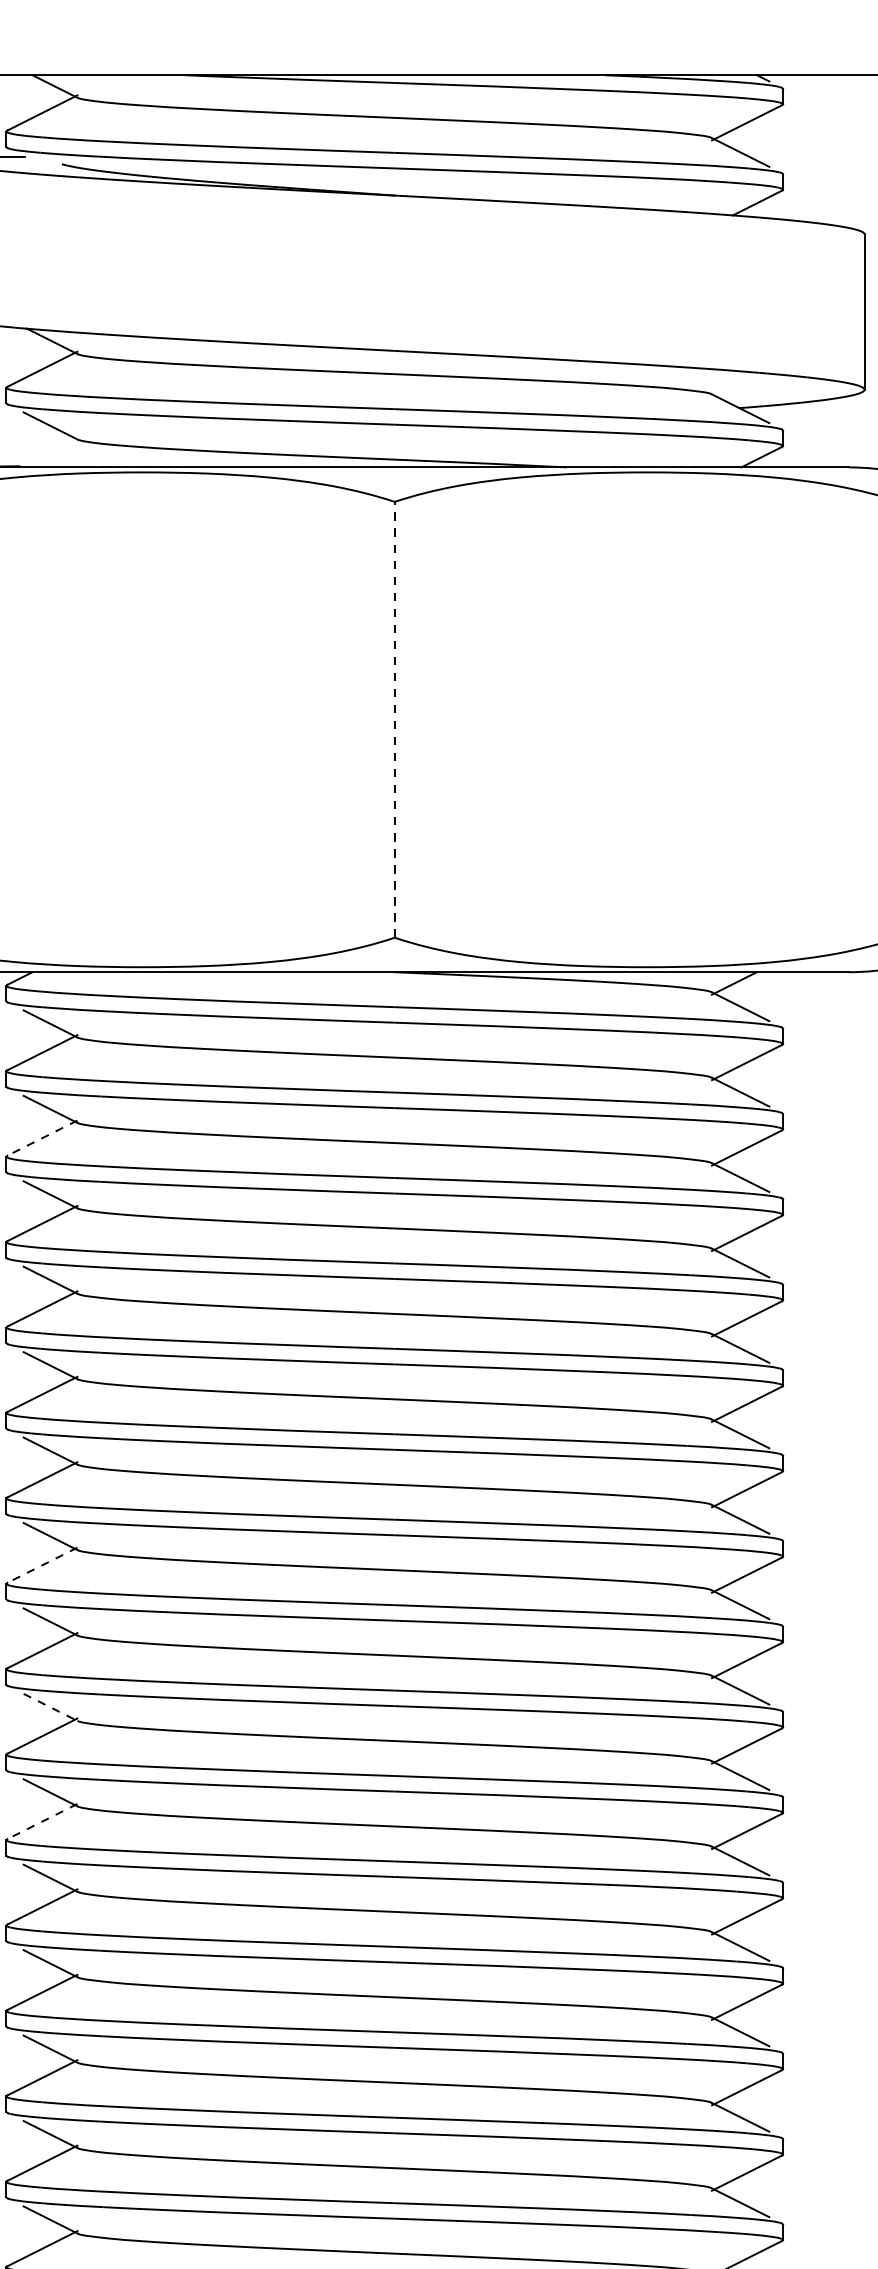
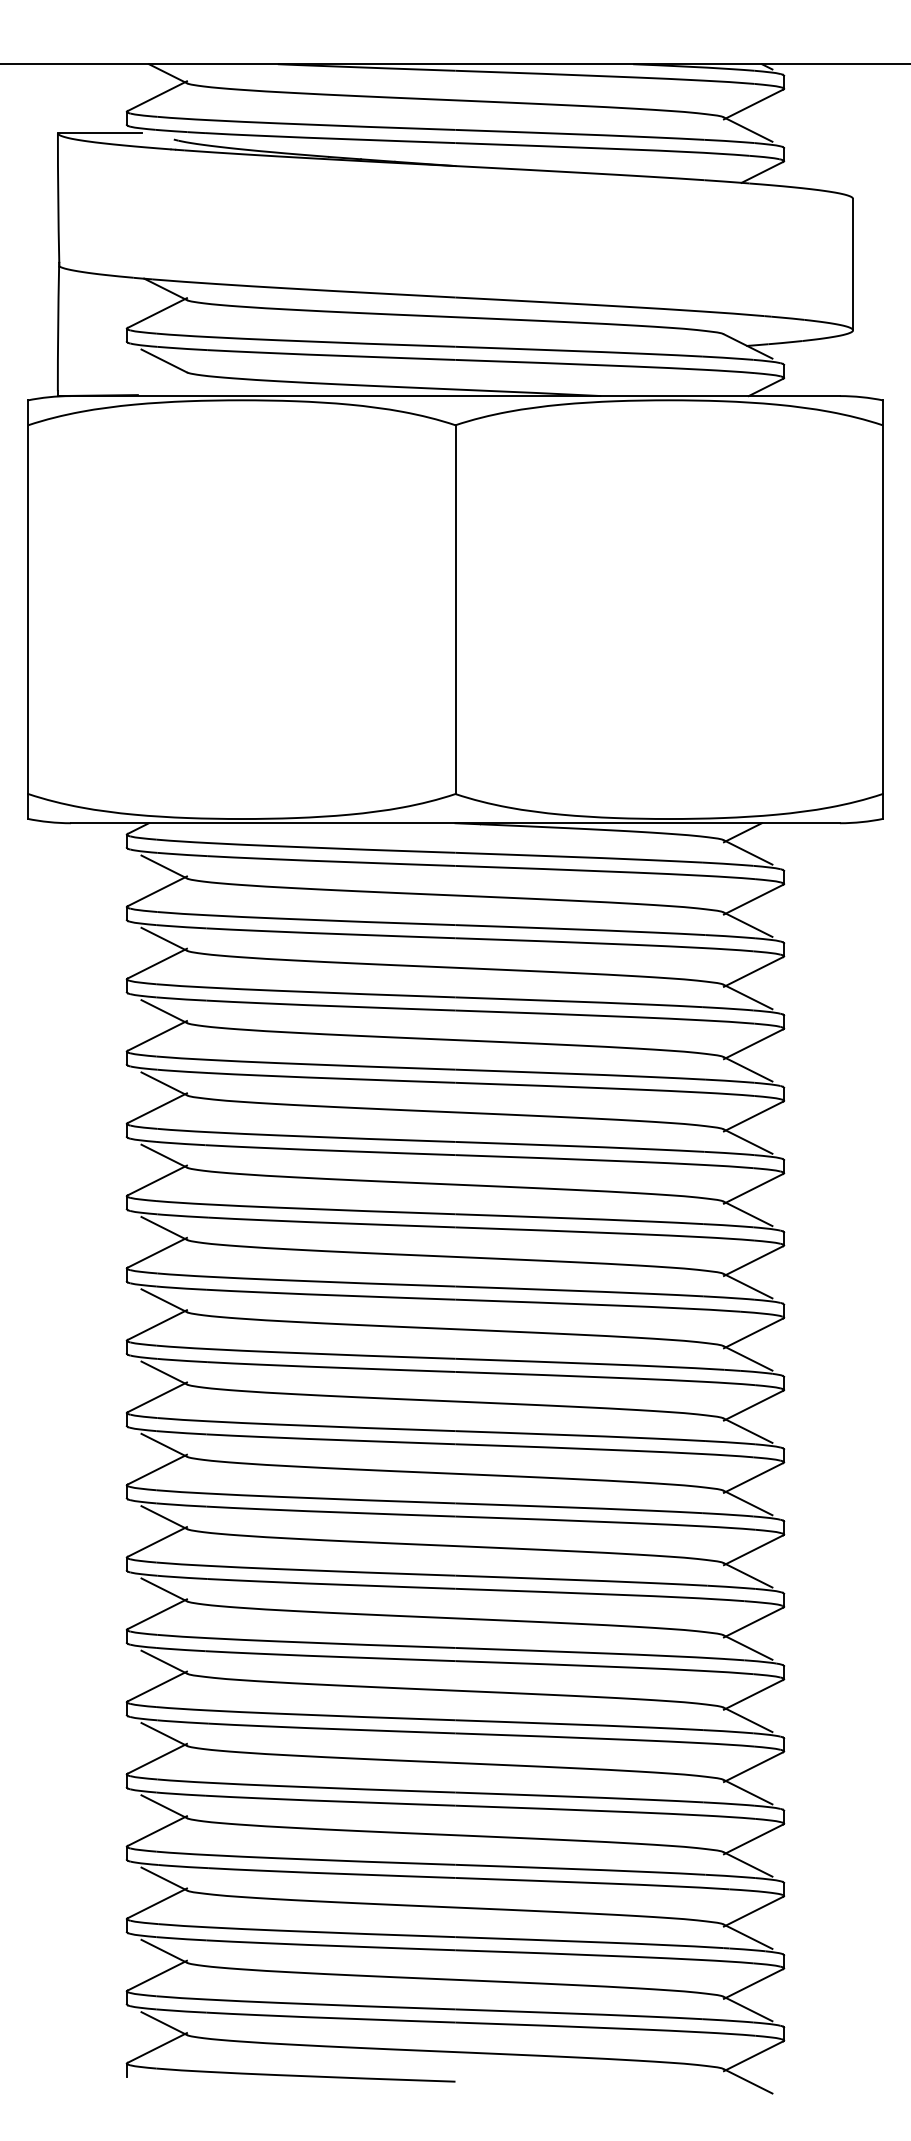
line: (394, 719) -> (455, 609), dashed -> solid
line: (41, 1137) -> (156, 963), dashed -> solid
line: (41, 1565) -> (156, 1325), dashed -> solid
line: (50, 1707) -> (164, 1445), dashed -> solid
line: (41, 1822) -> (156, 1542), dashed -> solid

